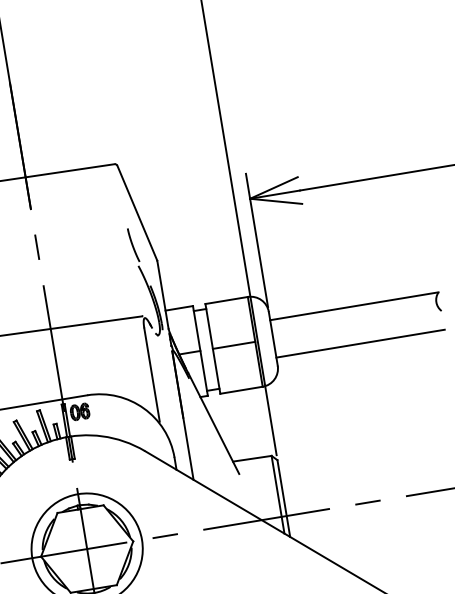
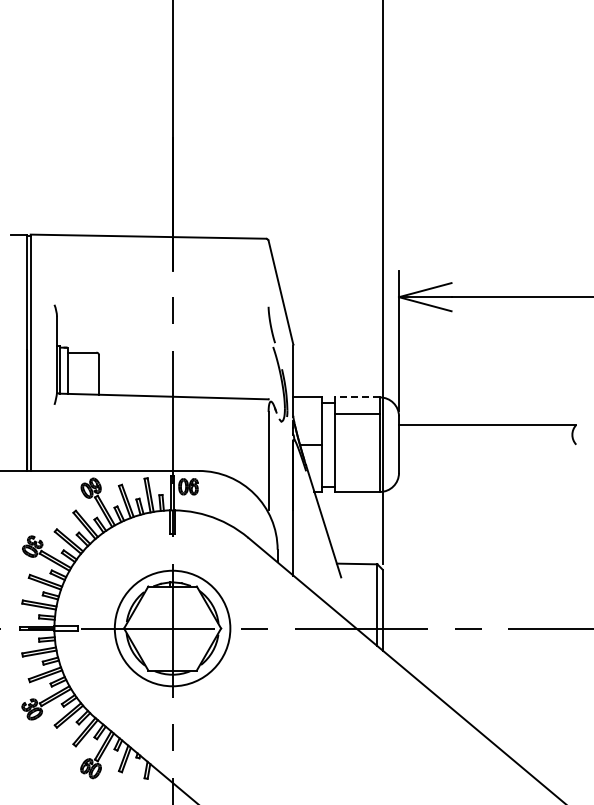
line: (226, 300) -> (357, 397), solid -> dashed
line: (360, 343) -> (487, 464), removed
line: (233, 345) -> (357, 413), moved

